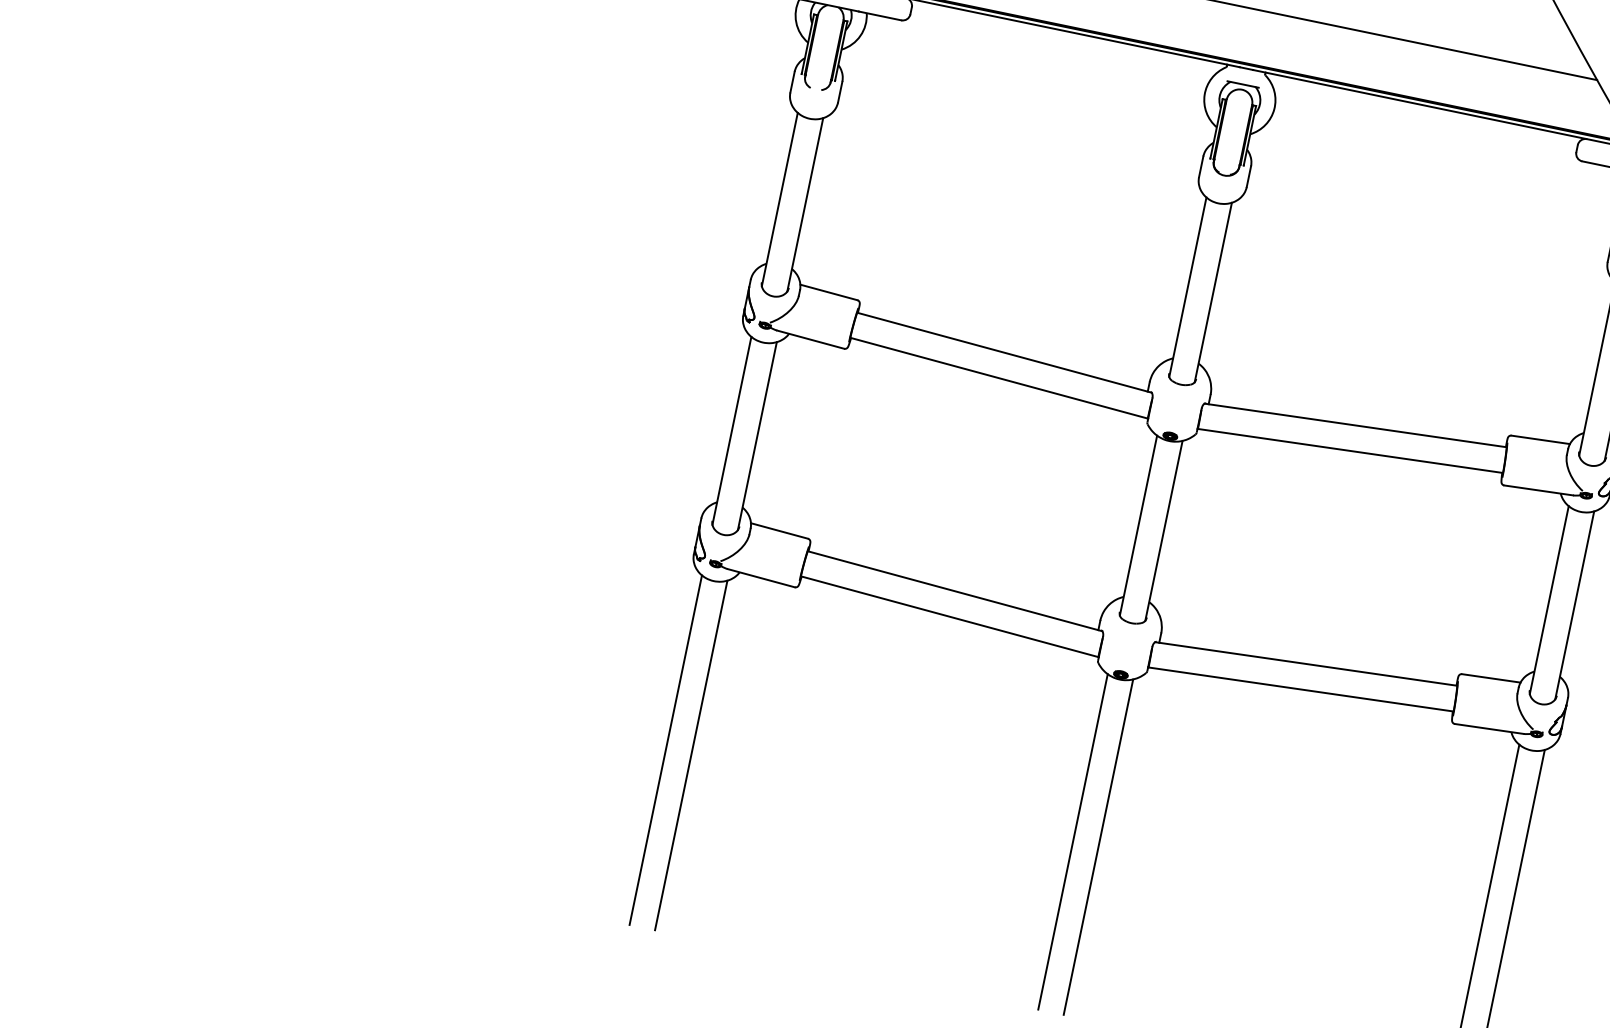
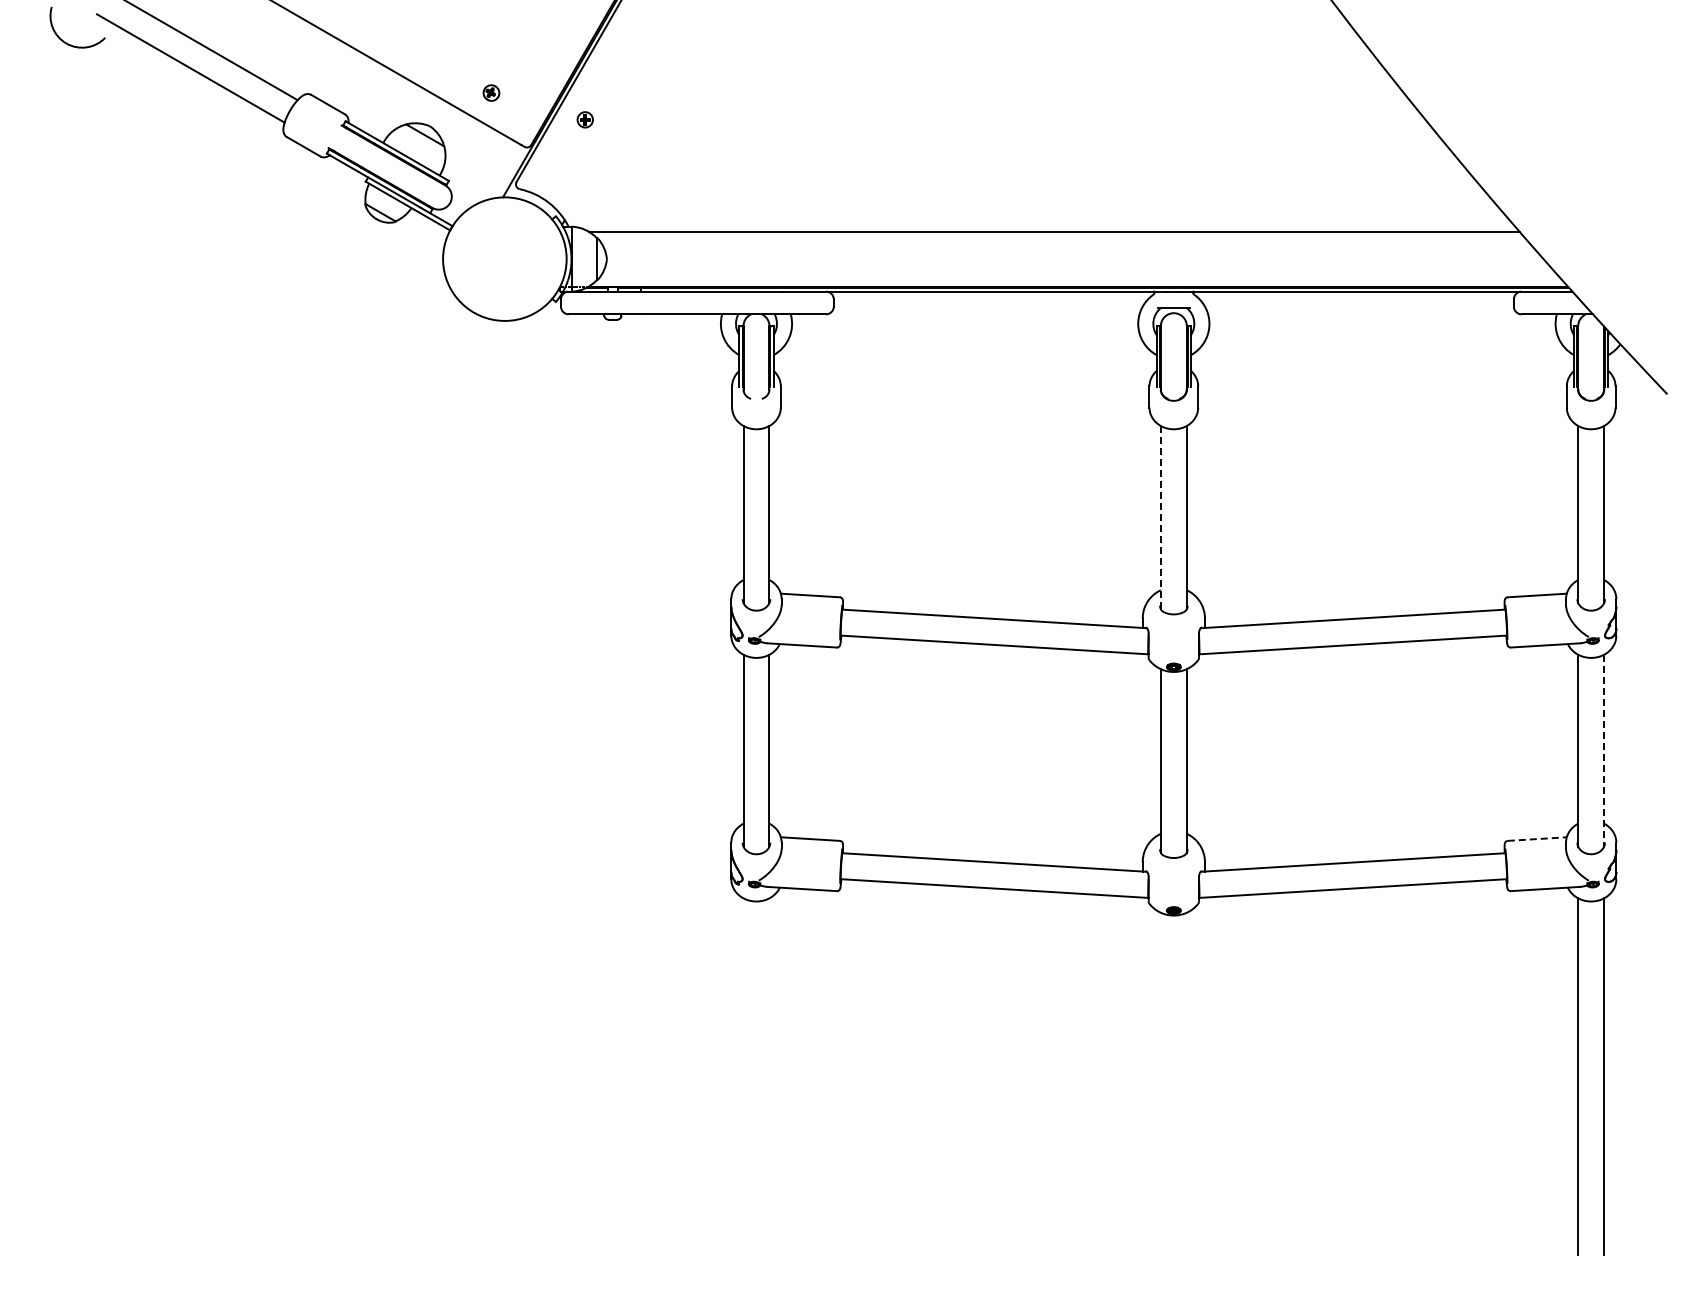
line: (1187, 287) -> (1160, 517), solid -> dashed
line: (1575, 605) -> (1604, 750), solid -> dashed
line: (1491, 678) -> (1537, 839), solid -> dashed
line: (665, 749) -> (743, 1076), removed
line: (691, 755) -> (769, 1076), removed
line: (1072, 841) -> (1160, 1083), removed
line: (1098, 846) -> (1186, 1083), removed

